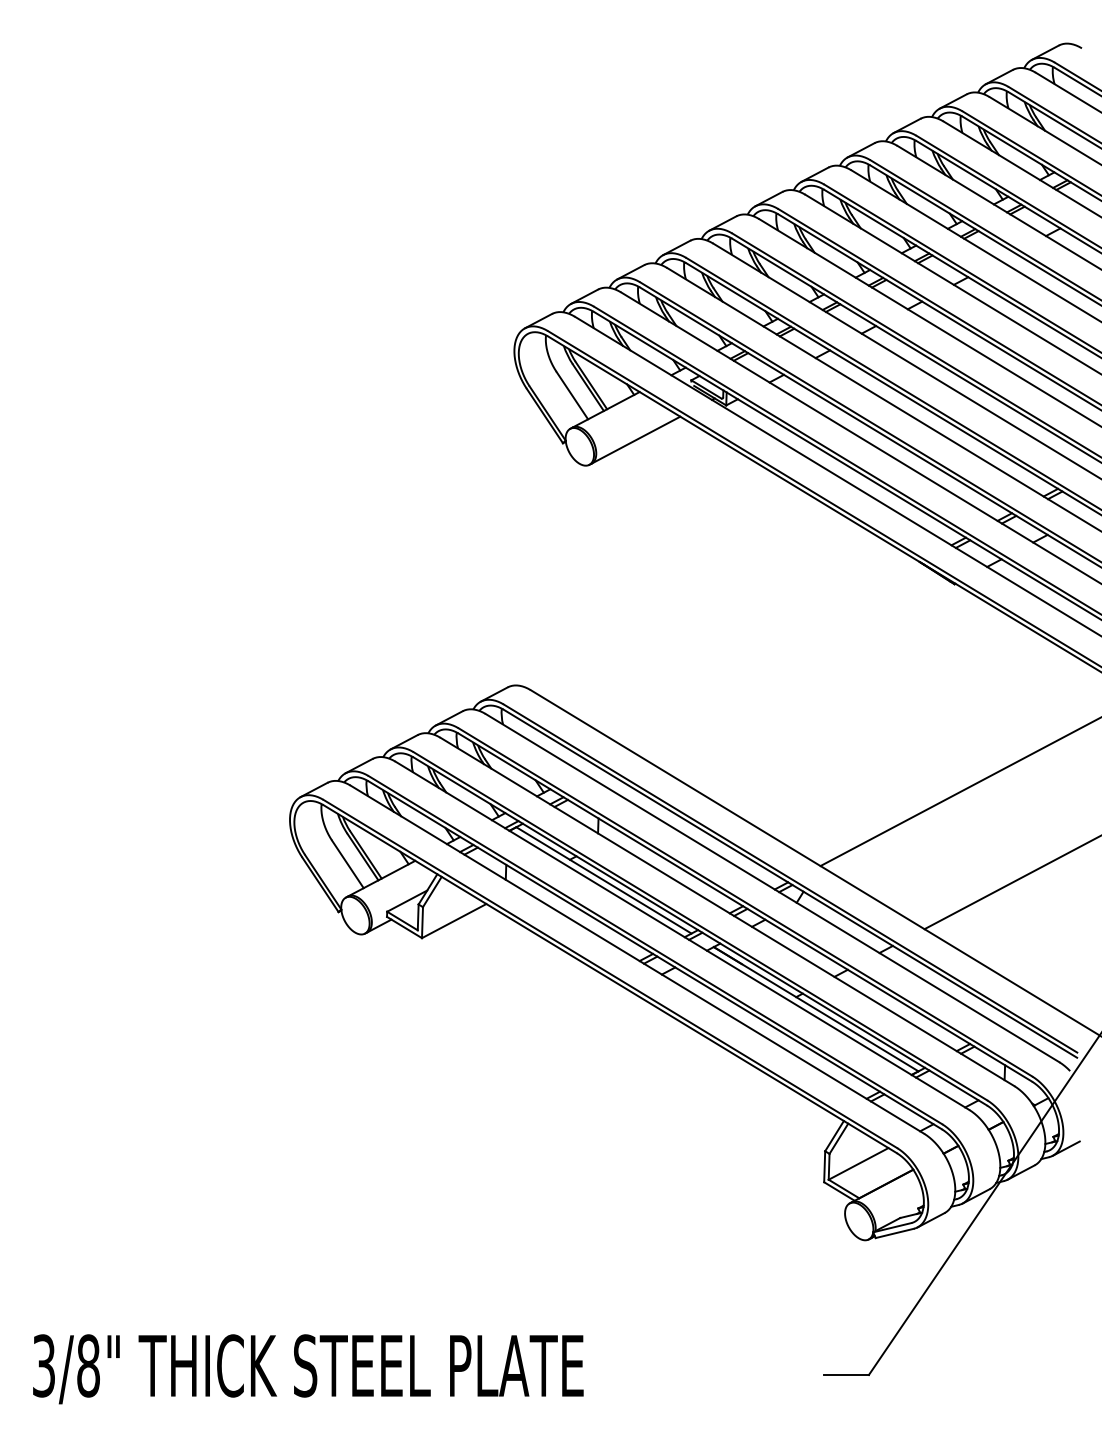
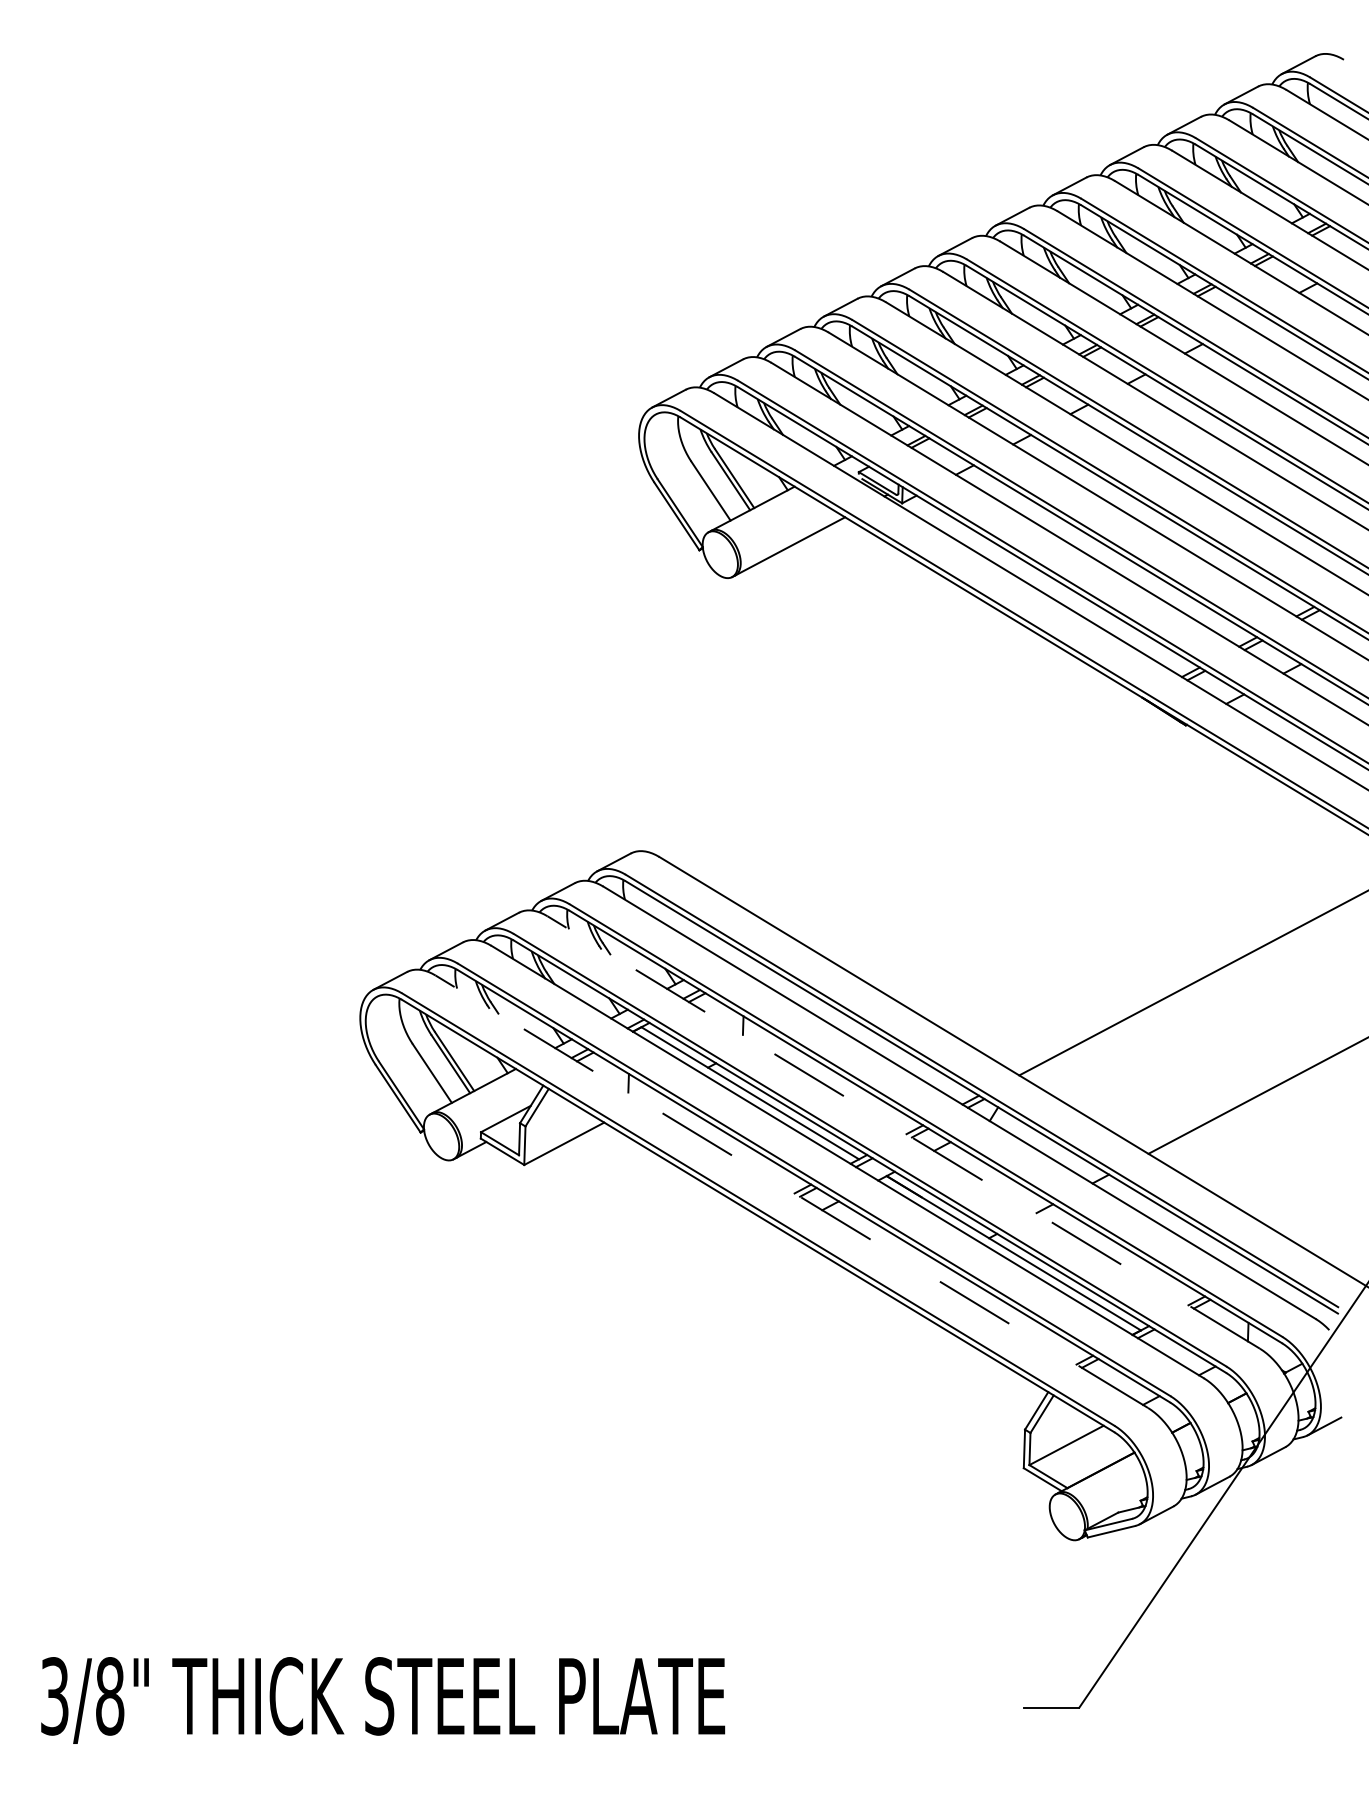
line: (727, 911) -> (903, 1132), solid -> dashed
line: (637, 959) -> (791, 1191), solid -> dashed

